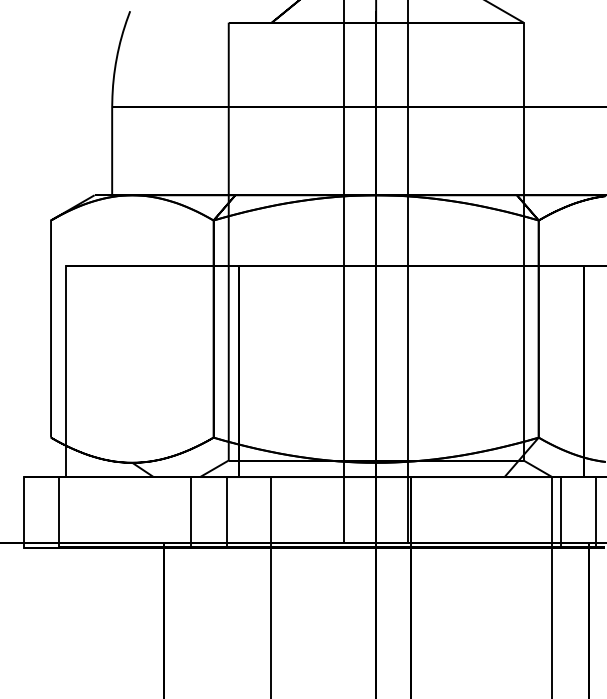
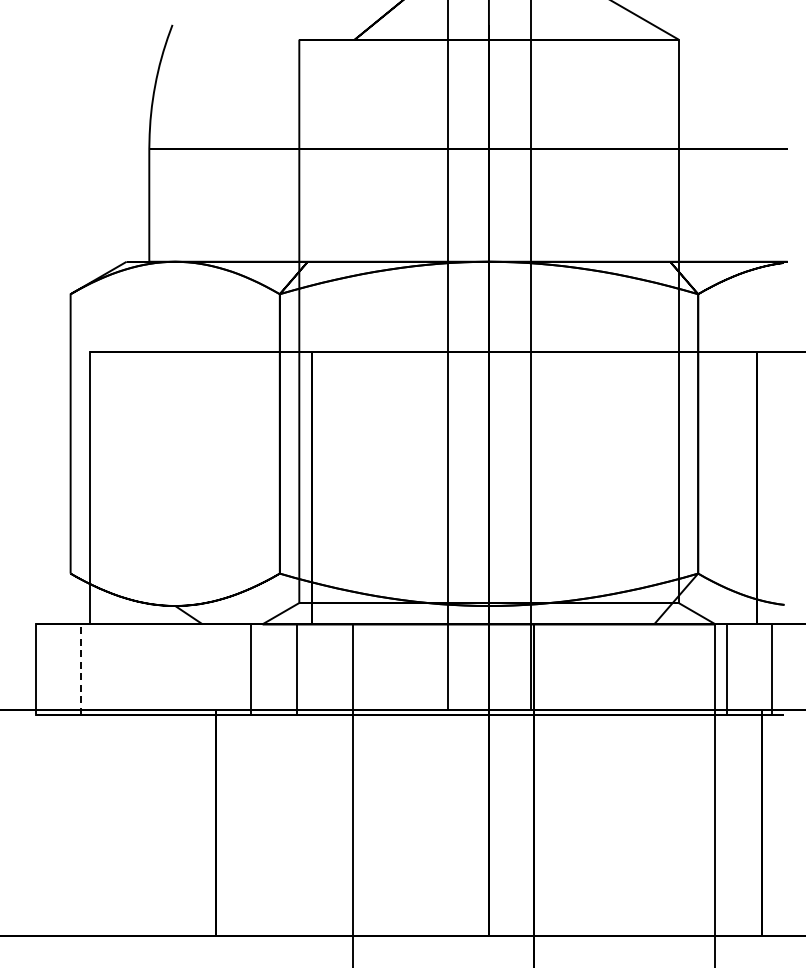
line: (59, 512) -> (81, 669), solid -> dashed

